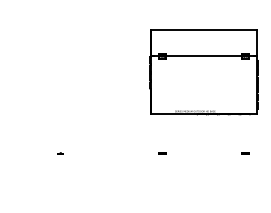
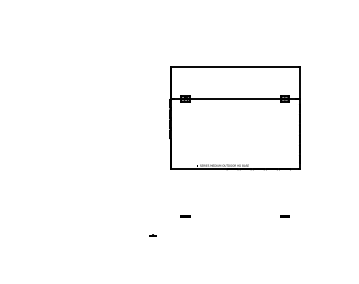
part: (60, 153) -> (152, 235), moved

